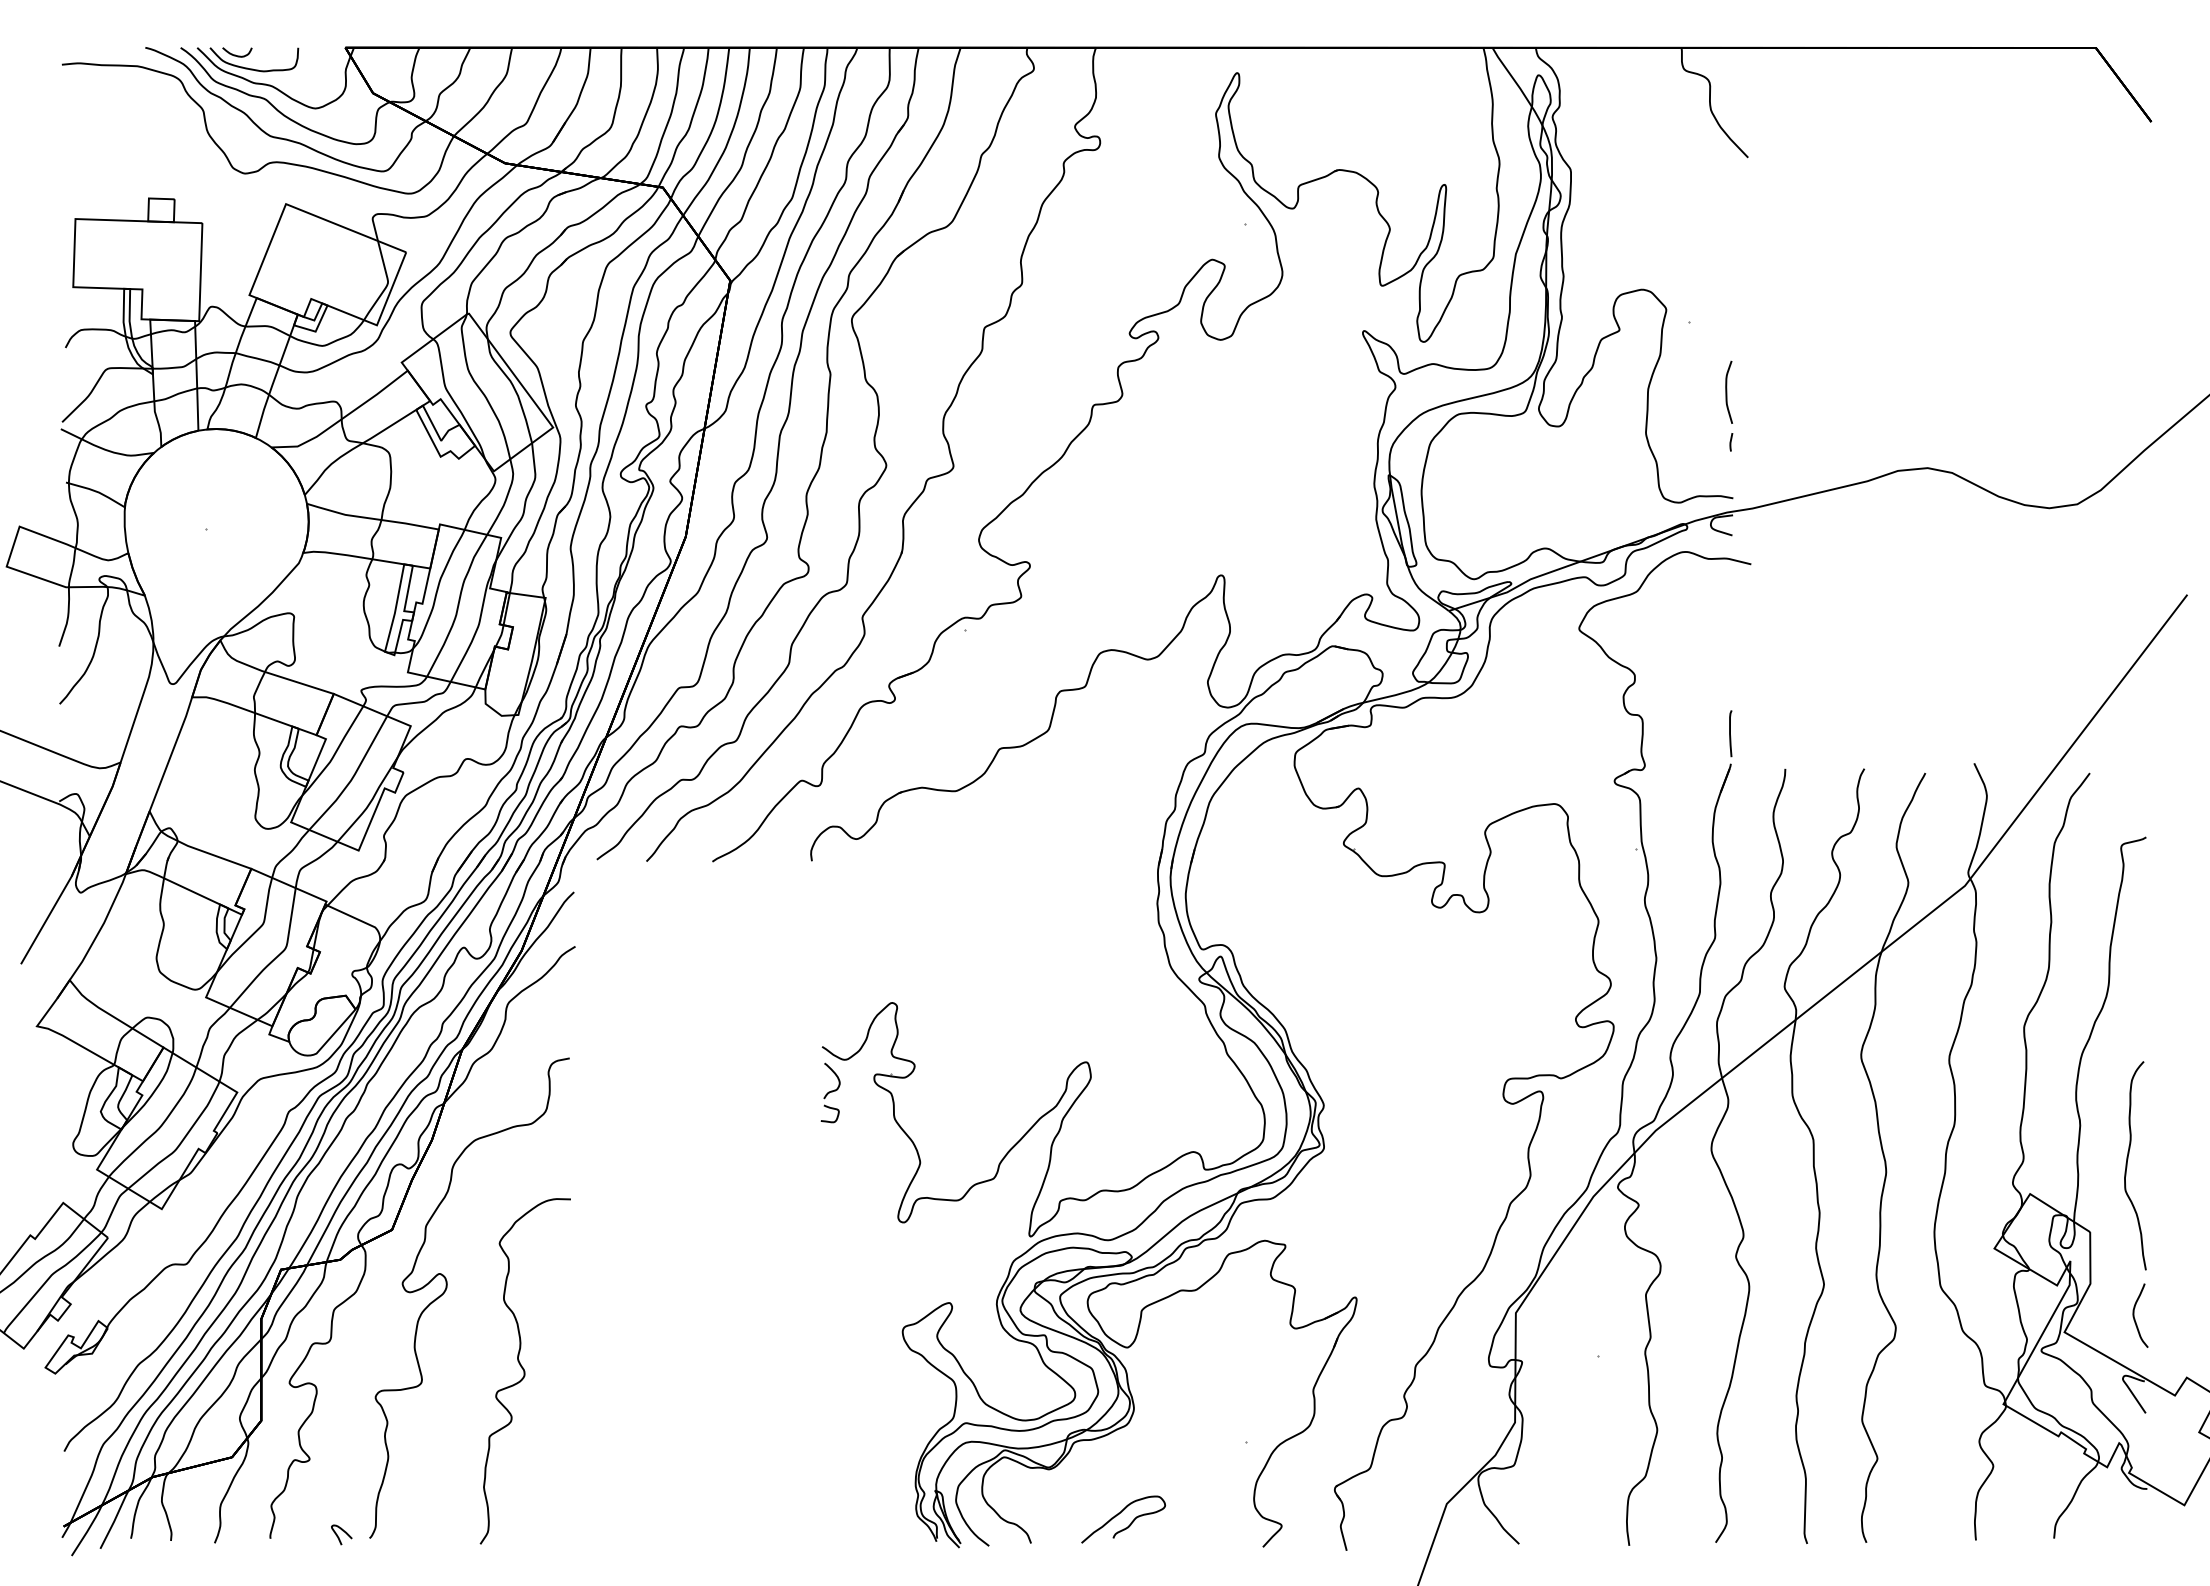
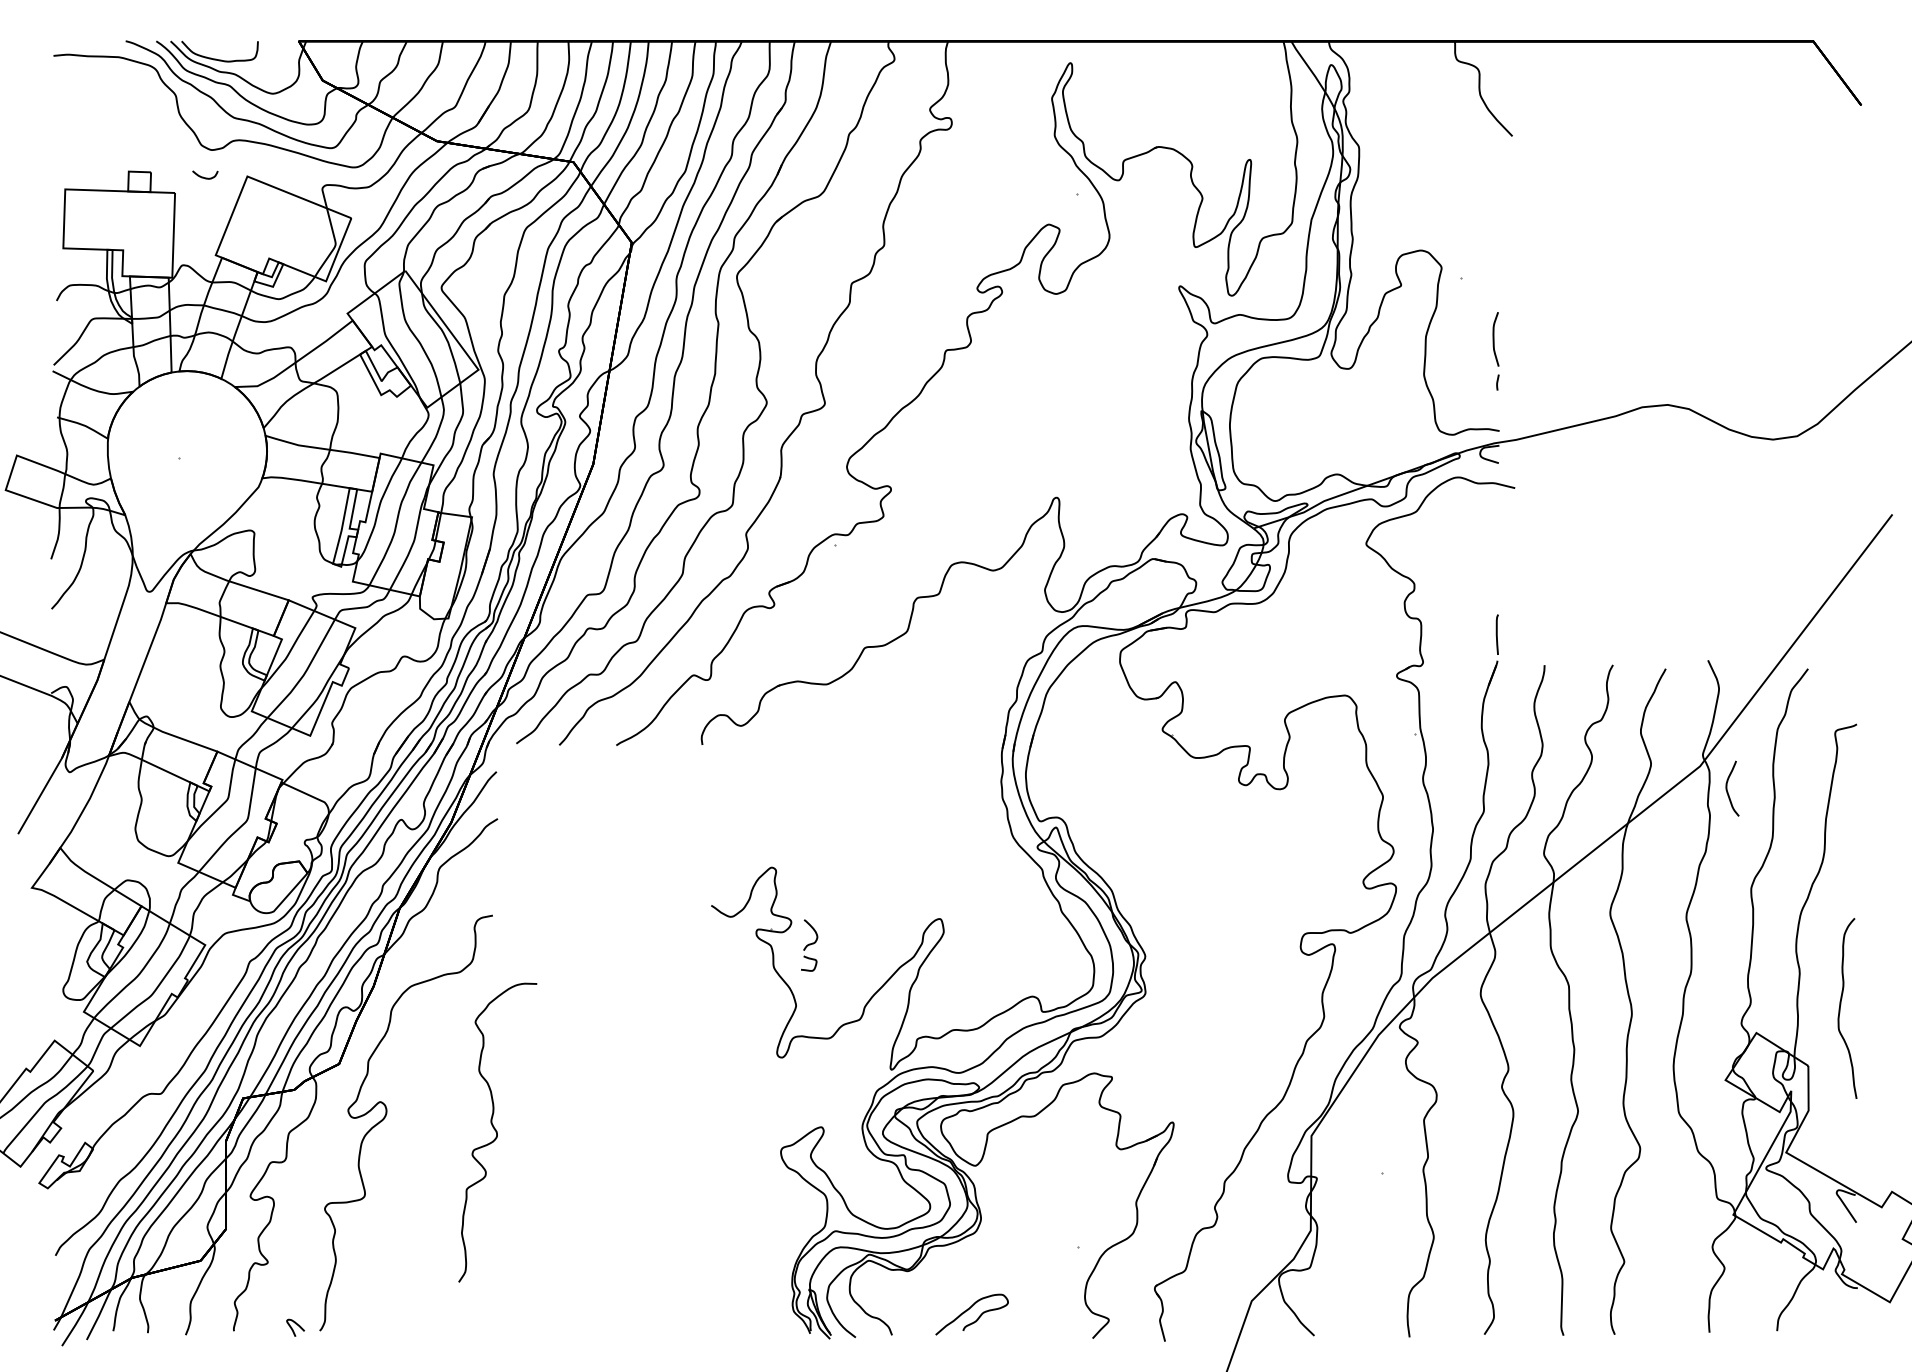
curve: (235, 54) -> (203, 176), moved
part: (830, 1092) -> (809, 945), moved
curve: (2135, 1318) -> (1728, 791), moved
curve: (524, 1371) -> (497, 1132), moved

